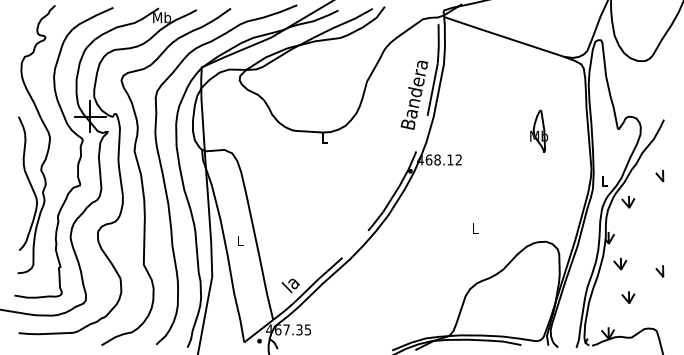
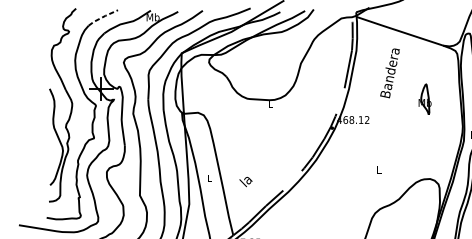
line: (92, 17) -> (102, 17), solid -> dashed
text: (414, 94) -> (390, 72), moved
text: (290, 285) -> (245, 181), moved

